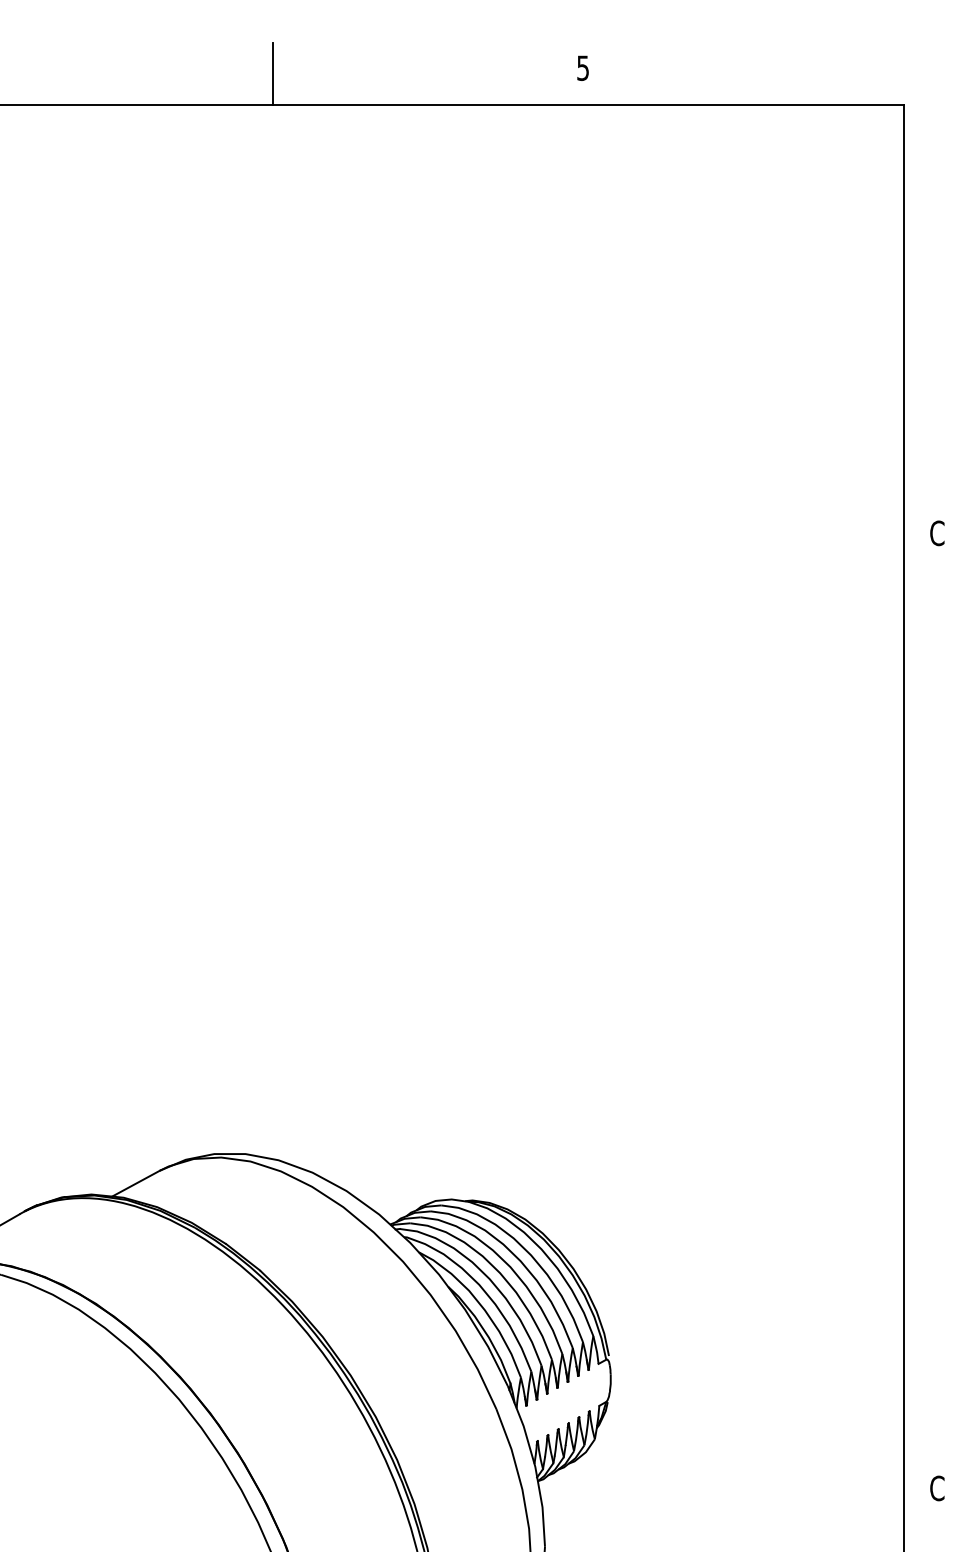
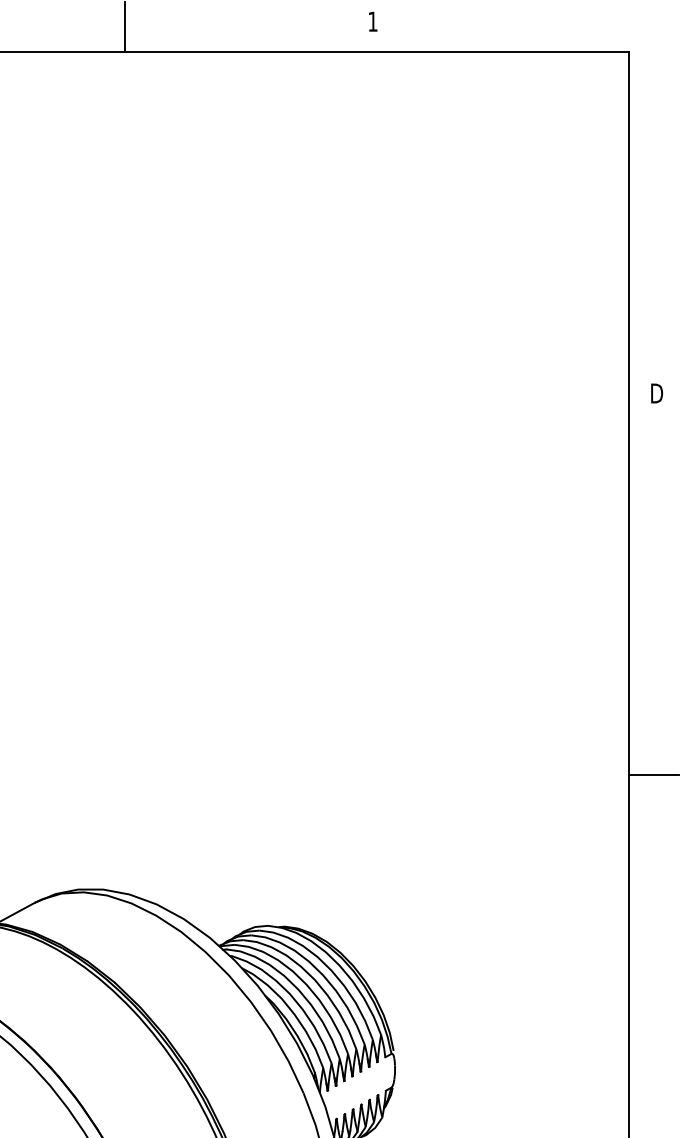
text: (582, 67) -> (372, 21), 5 -> 1
text: (938, 533) -> (656, 393), C -> D
line: (934, 1010) -> (653, 774), added

